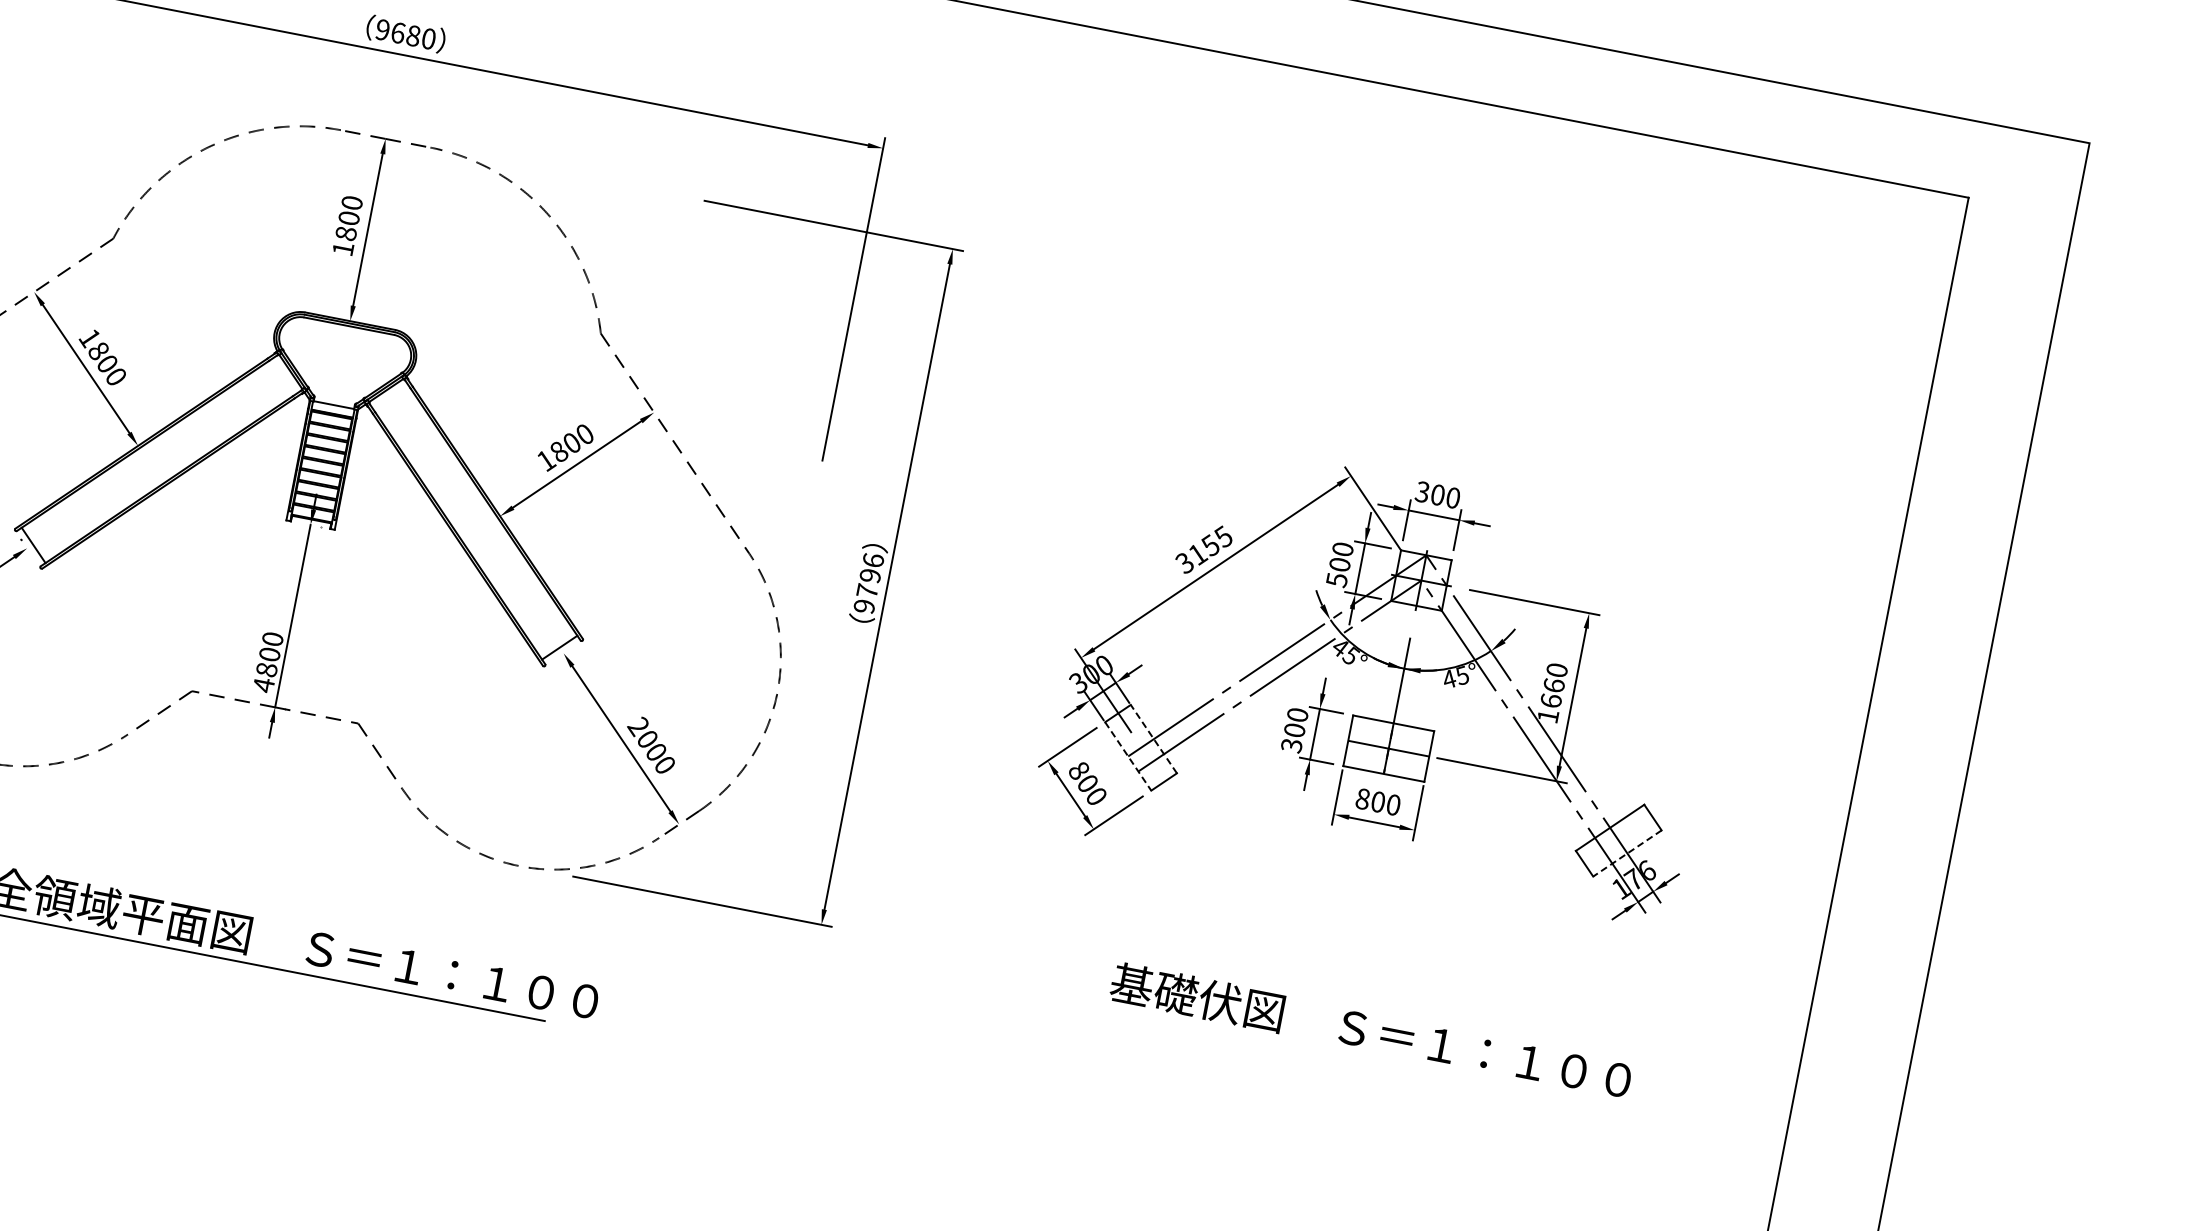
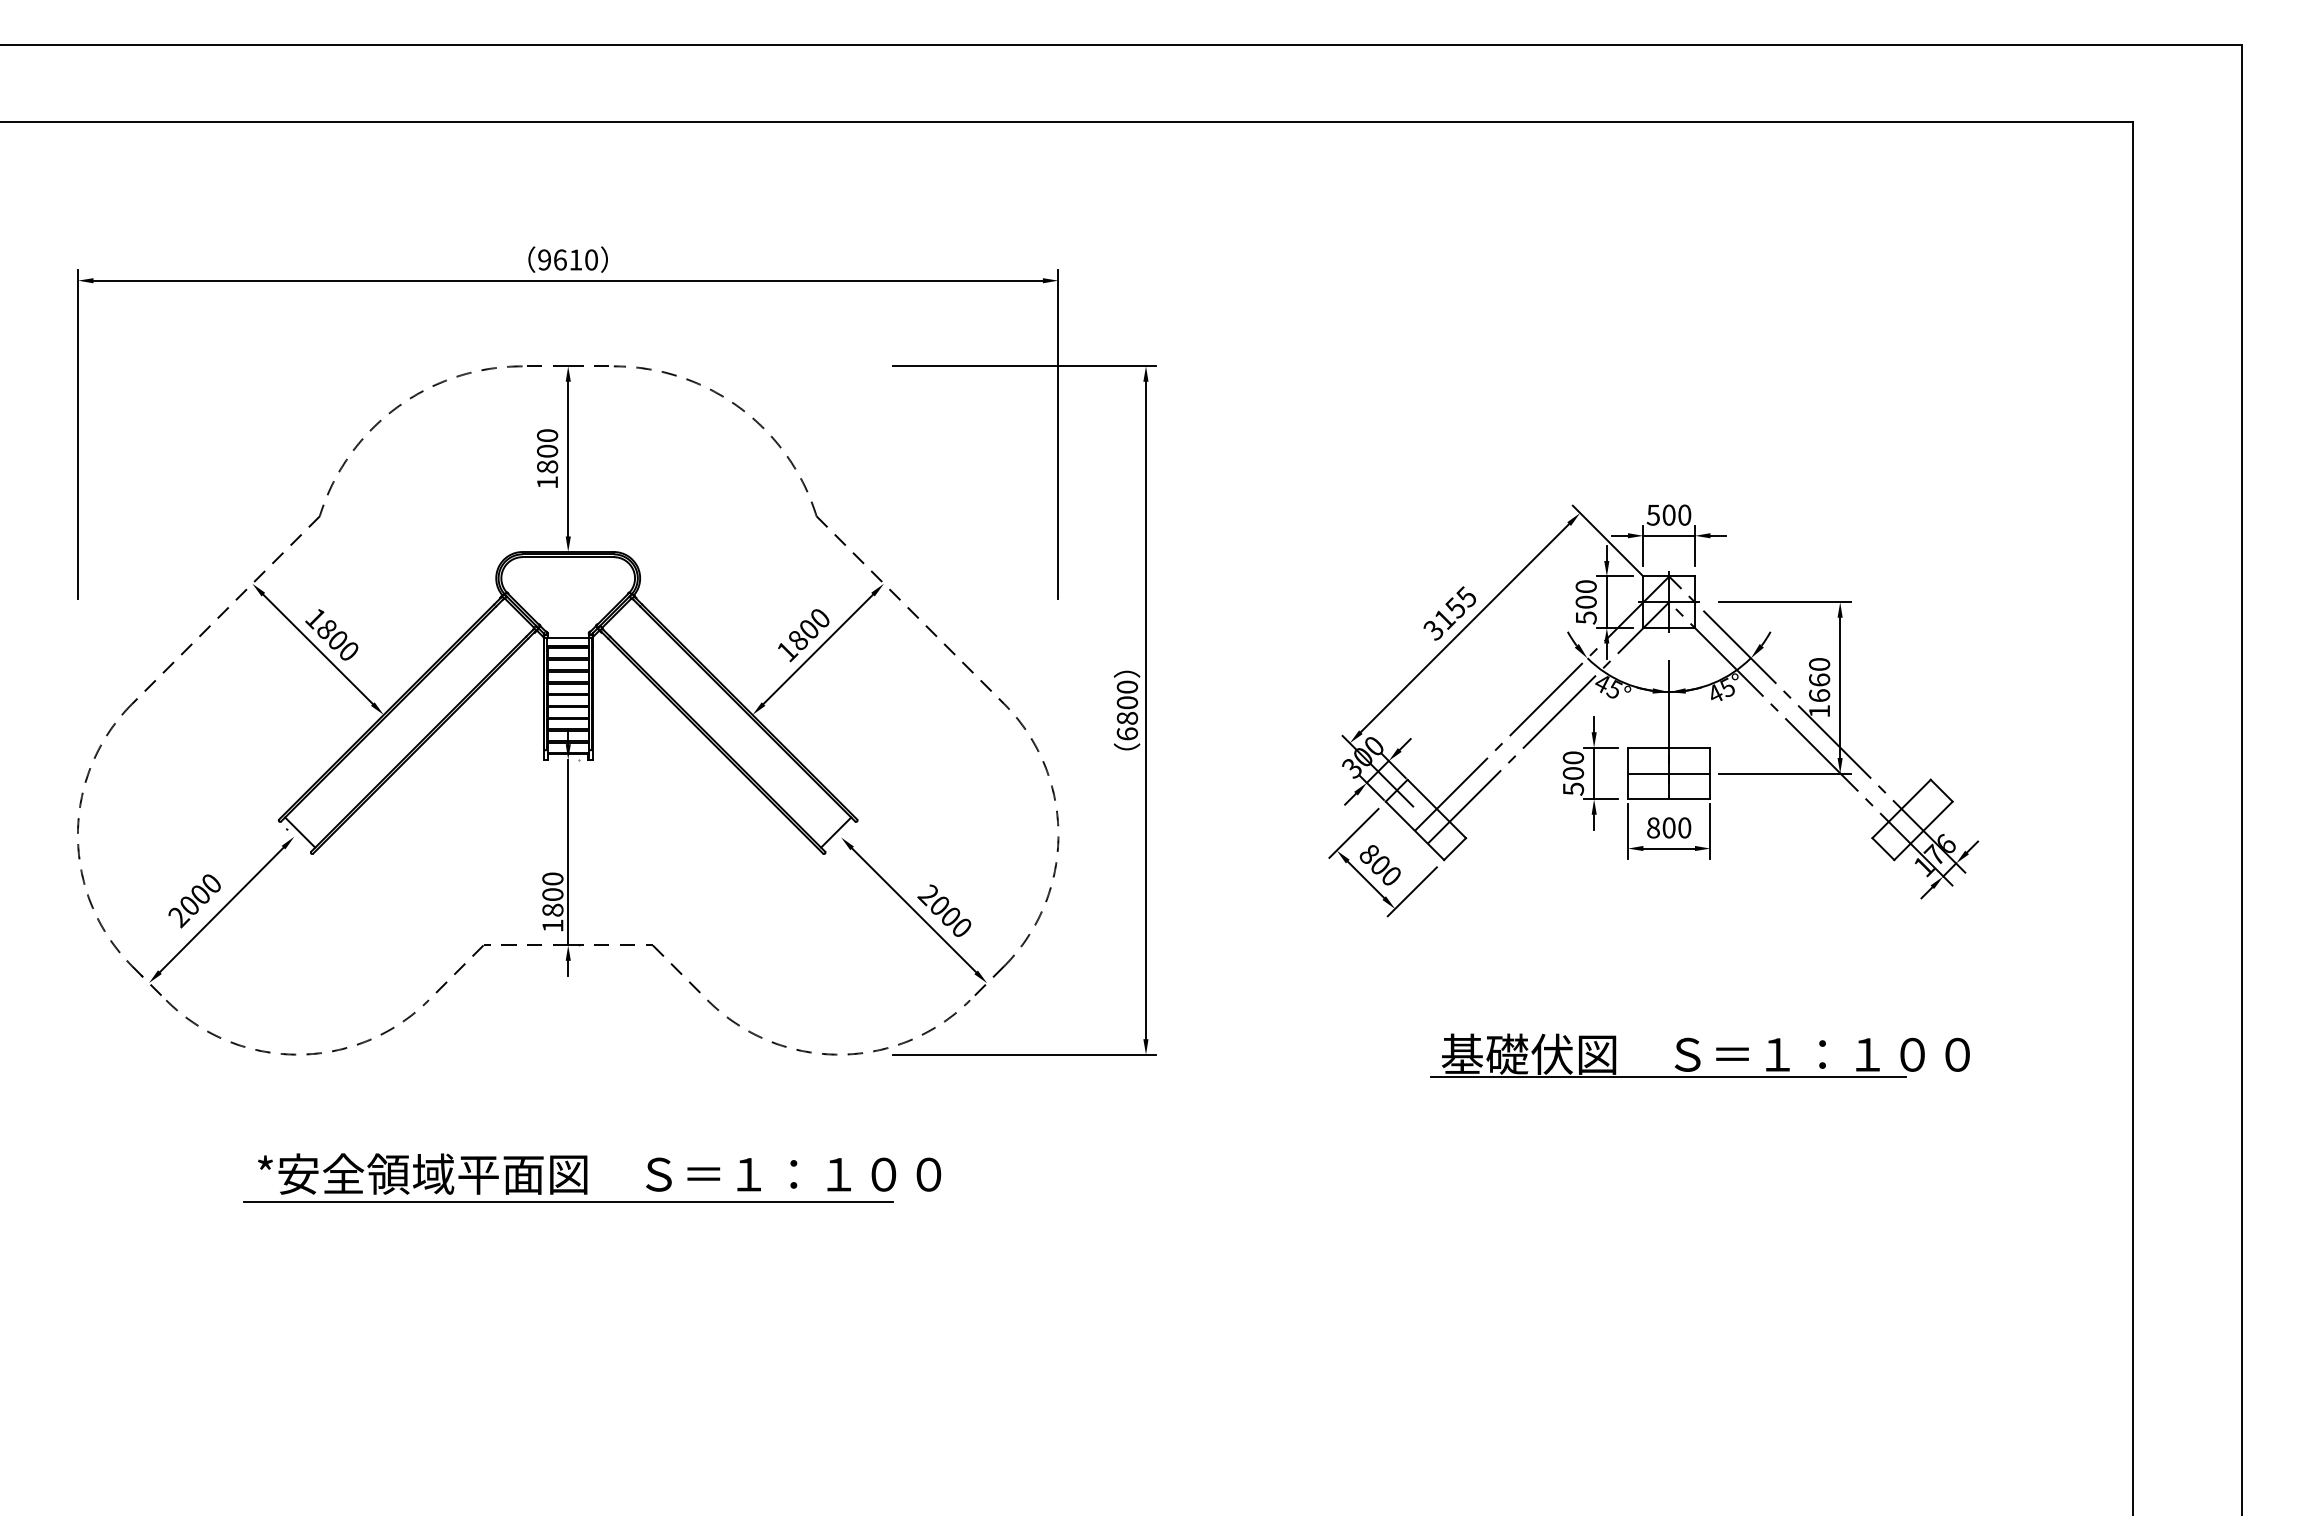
text: (413, 35) -> (575, 259), 9680 -> 9610
text: (1422, 491) -> (1653, 514), 300 -> 500
text: (869, 583) -> (1127, 710), 9796 -> 6800
text: (263, 685) -> (552, 926), 4800 -> 1800
line: (1153, 738) -> (1436, 808), dashed -> solid
text: (1290, 744) -> (1572, 788), 300 -> 500
line: (1128, 757) -> (1415, 831), dashed -> solid
line: (1627, 854) -> (1923, 831), dashed -> solid
line: (1330, 1045) -> (1668, 1076), added

